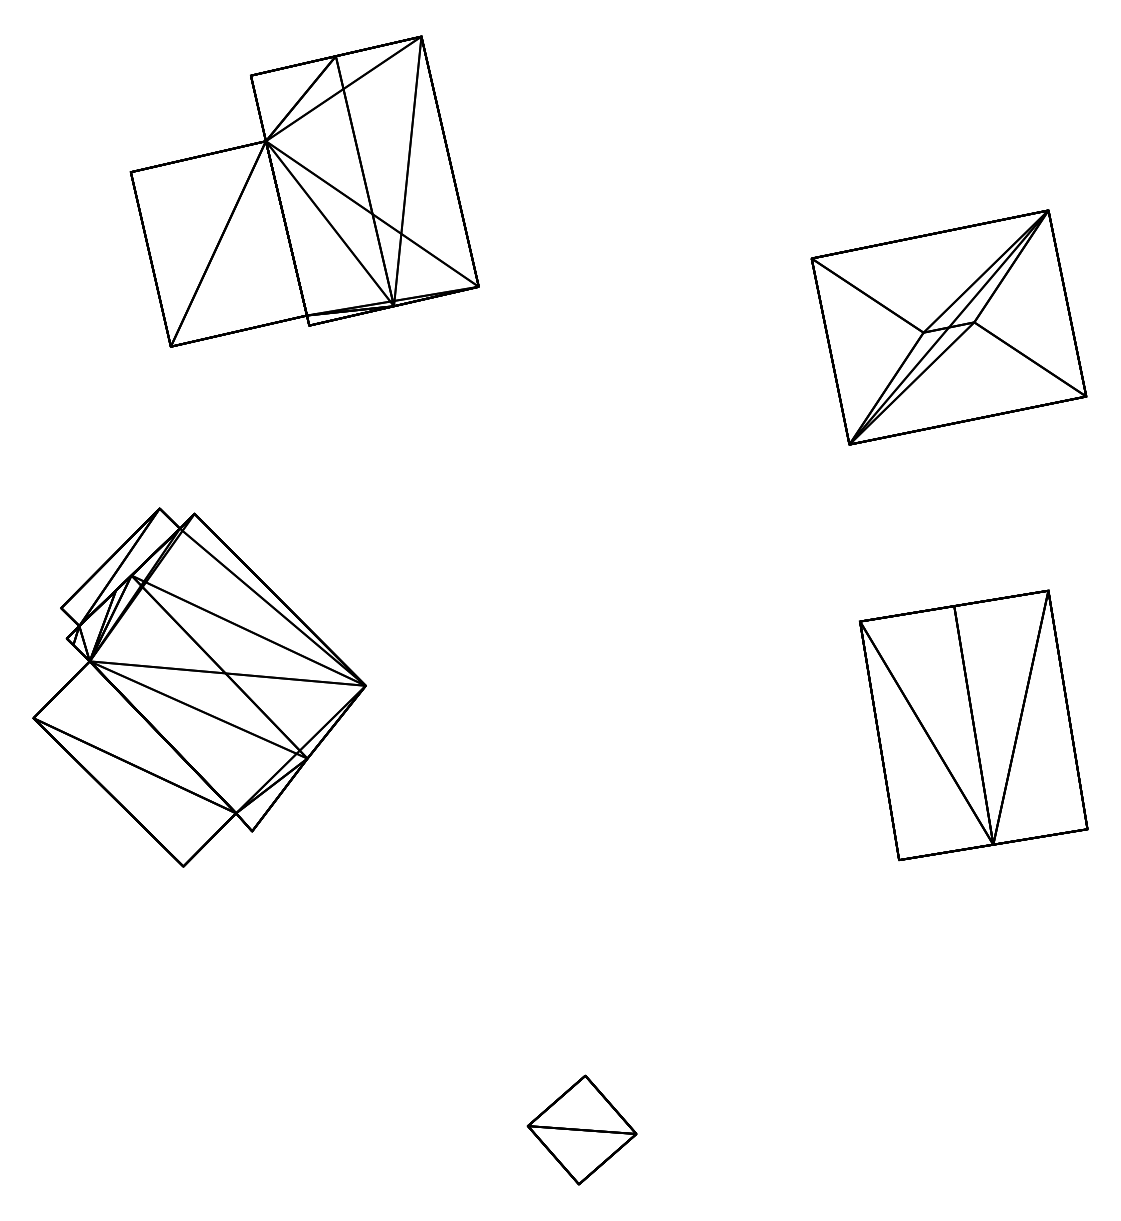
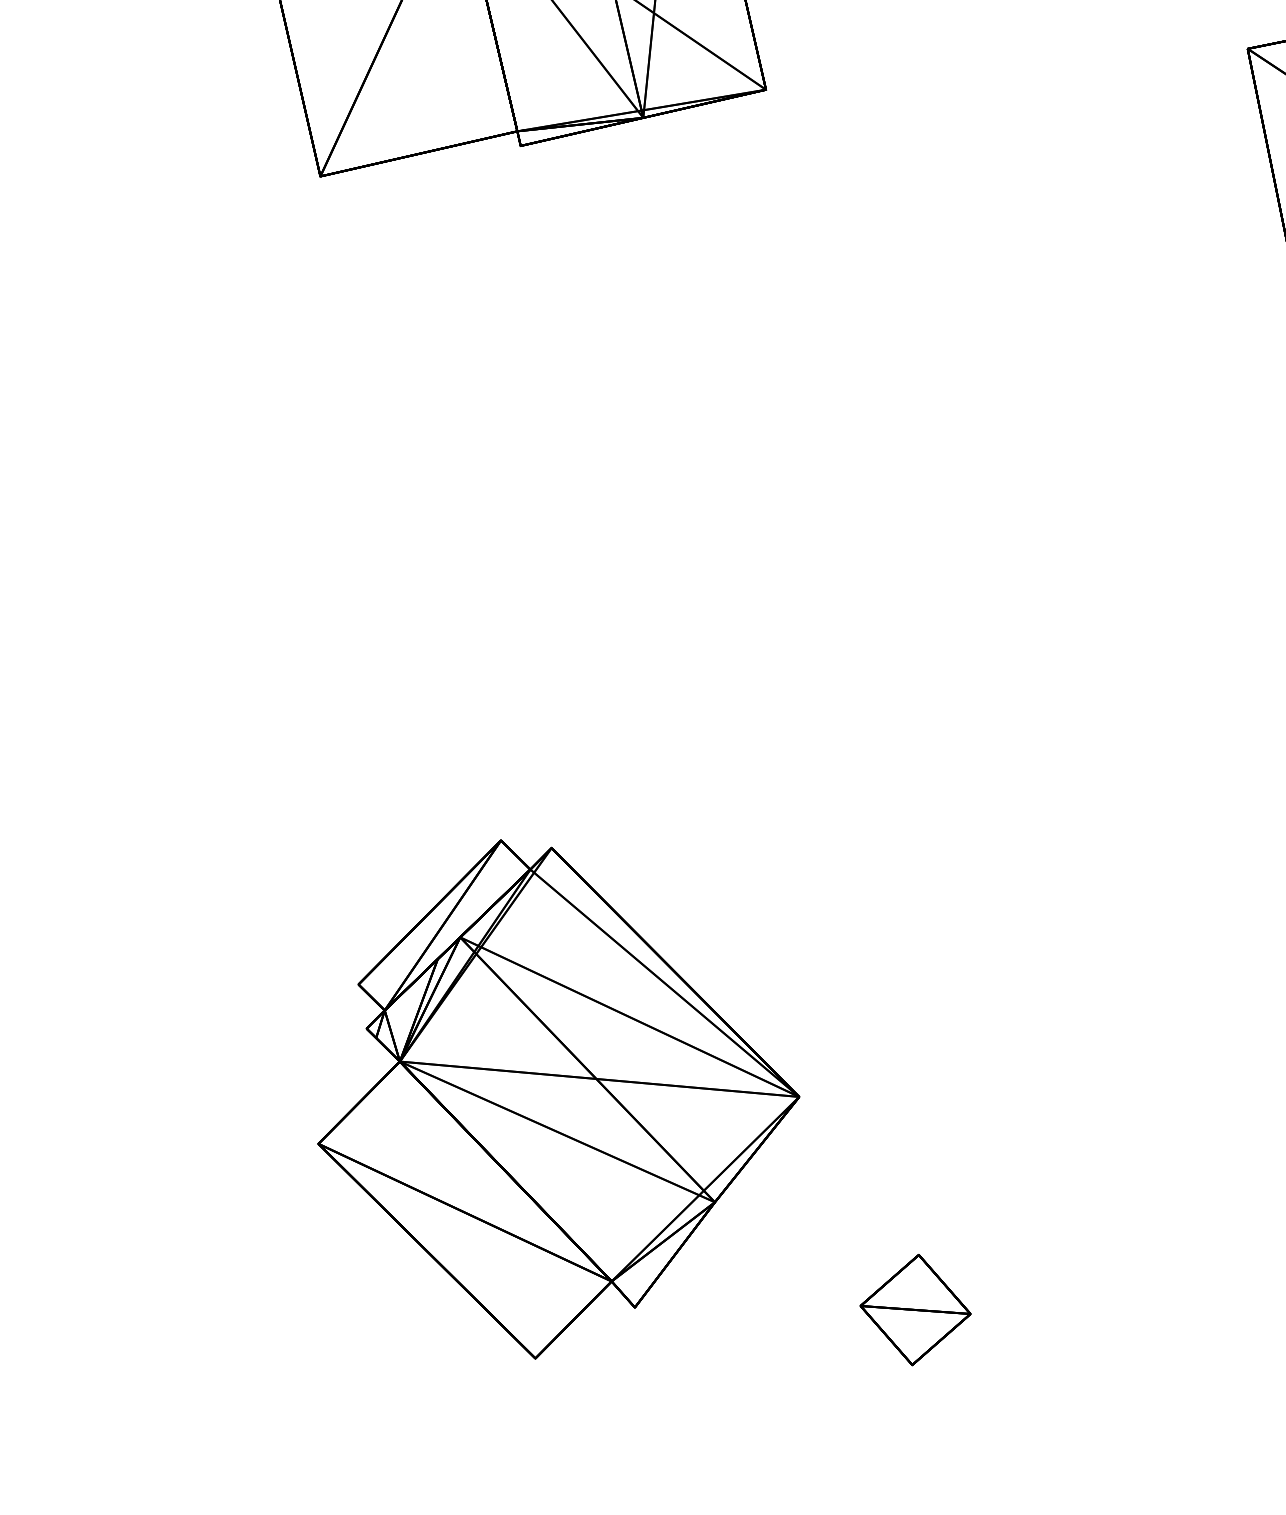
part: (199, 687) -> (558, 1099), moved
part: (581, 1129) -> (914, 1309), size x0.7

